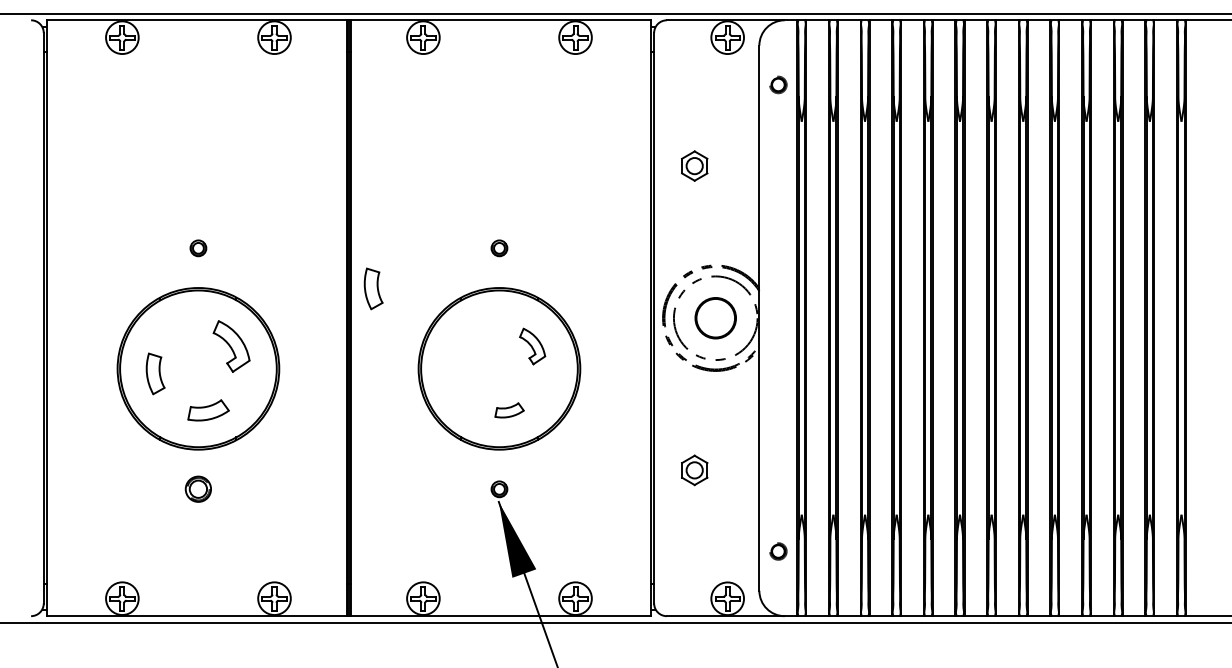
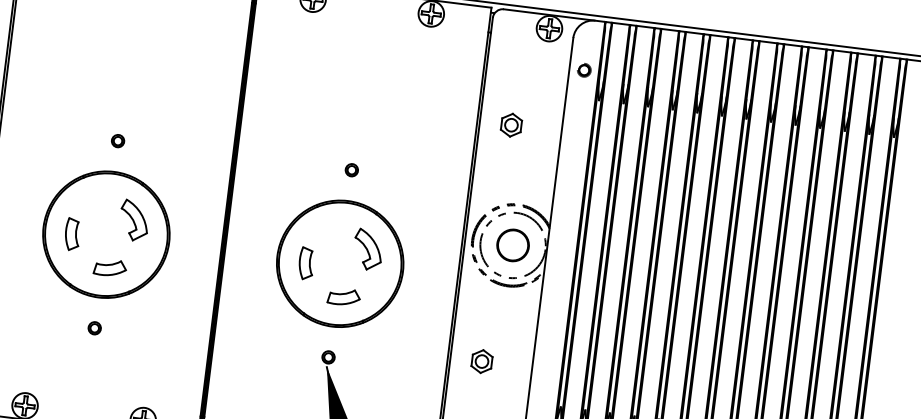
part: (373, 288) -> (306, 263), moved
part: (532, 346) -> (368, 249), size x1.43
part: (509, 410) -> (343, 297), size x1.43
part: (198, 489) -> (94, 328), size x0.62

